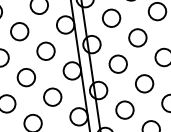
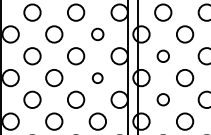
circle: (45, 51) -> (97, 34), size x0.7
circle: (118, 64) -> (163, 56), size x0.7
circle: (52, 97) -> (97, 78), size x0.6
circle: (125, 109) -> (163, 99), size x0.7

